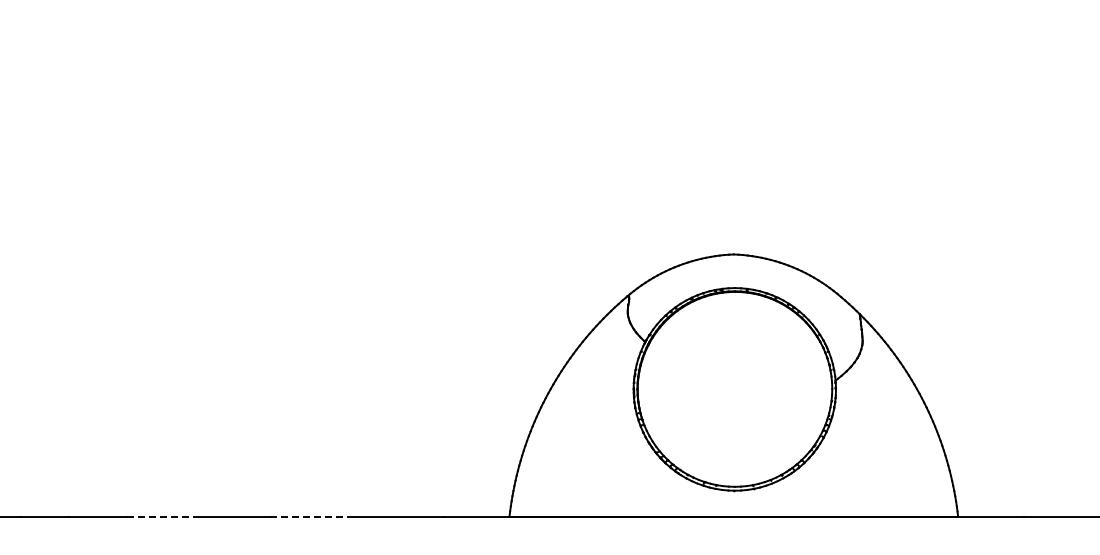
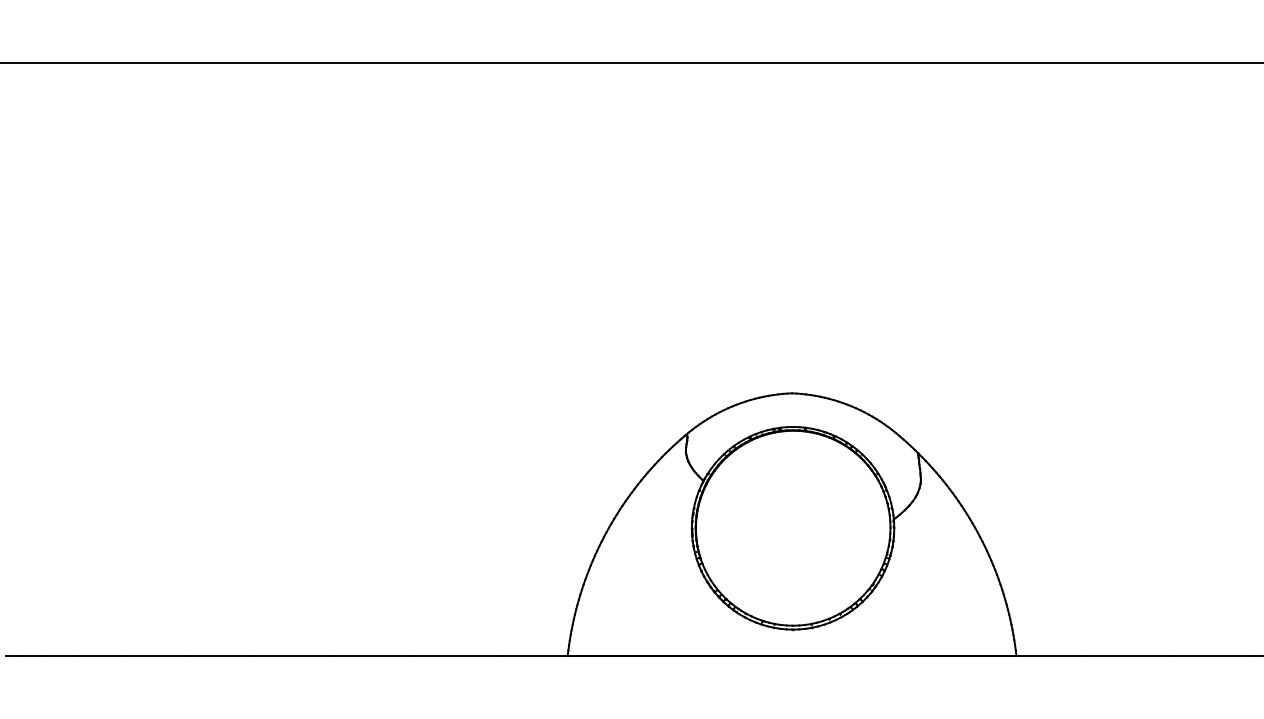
line: (160, 516) -> (218, 655), dashed -> solid
line: (312, 516) -> (370, 655), dashed -> solid

